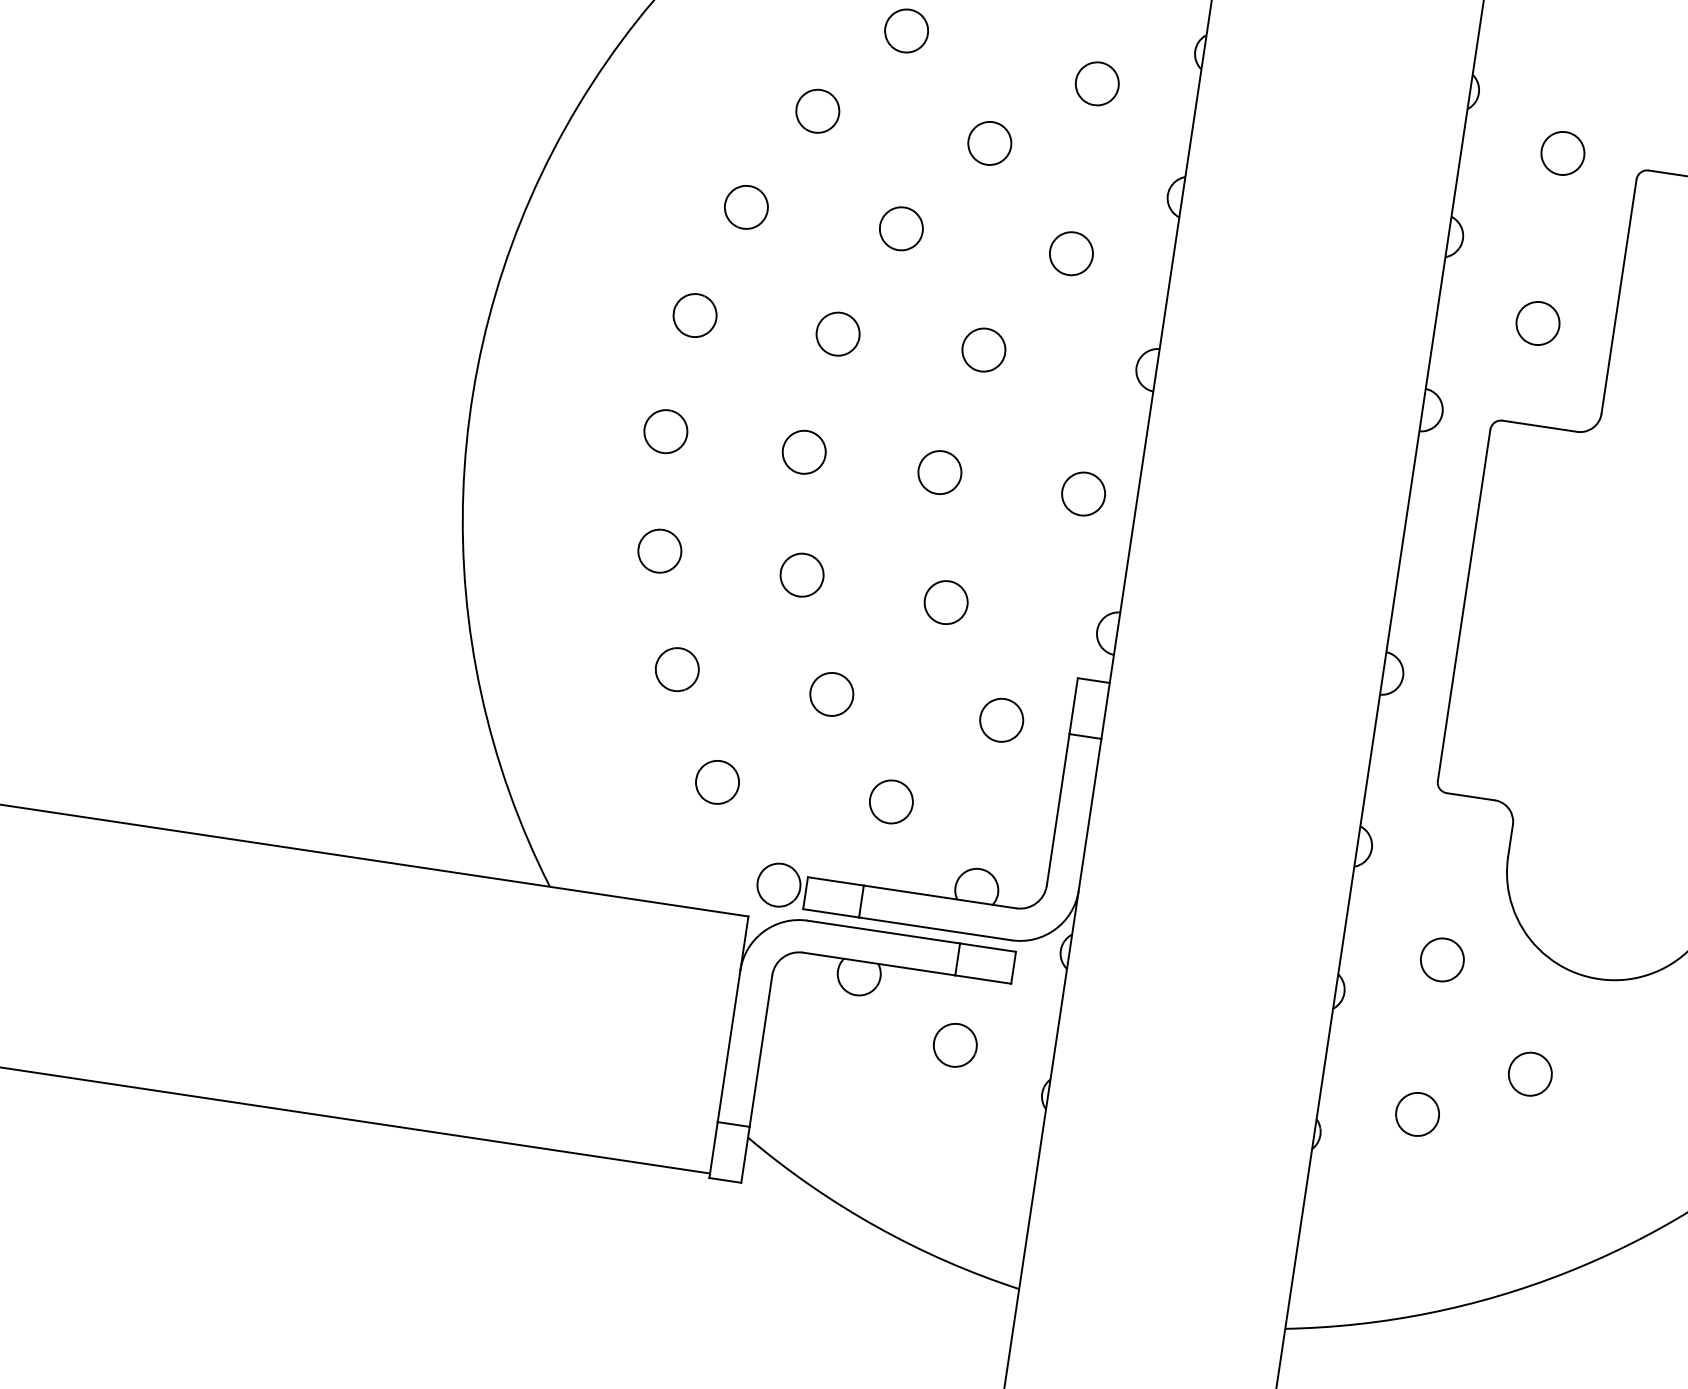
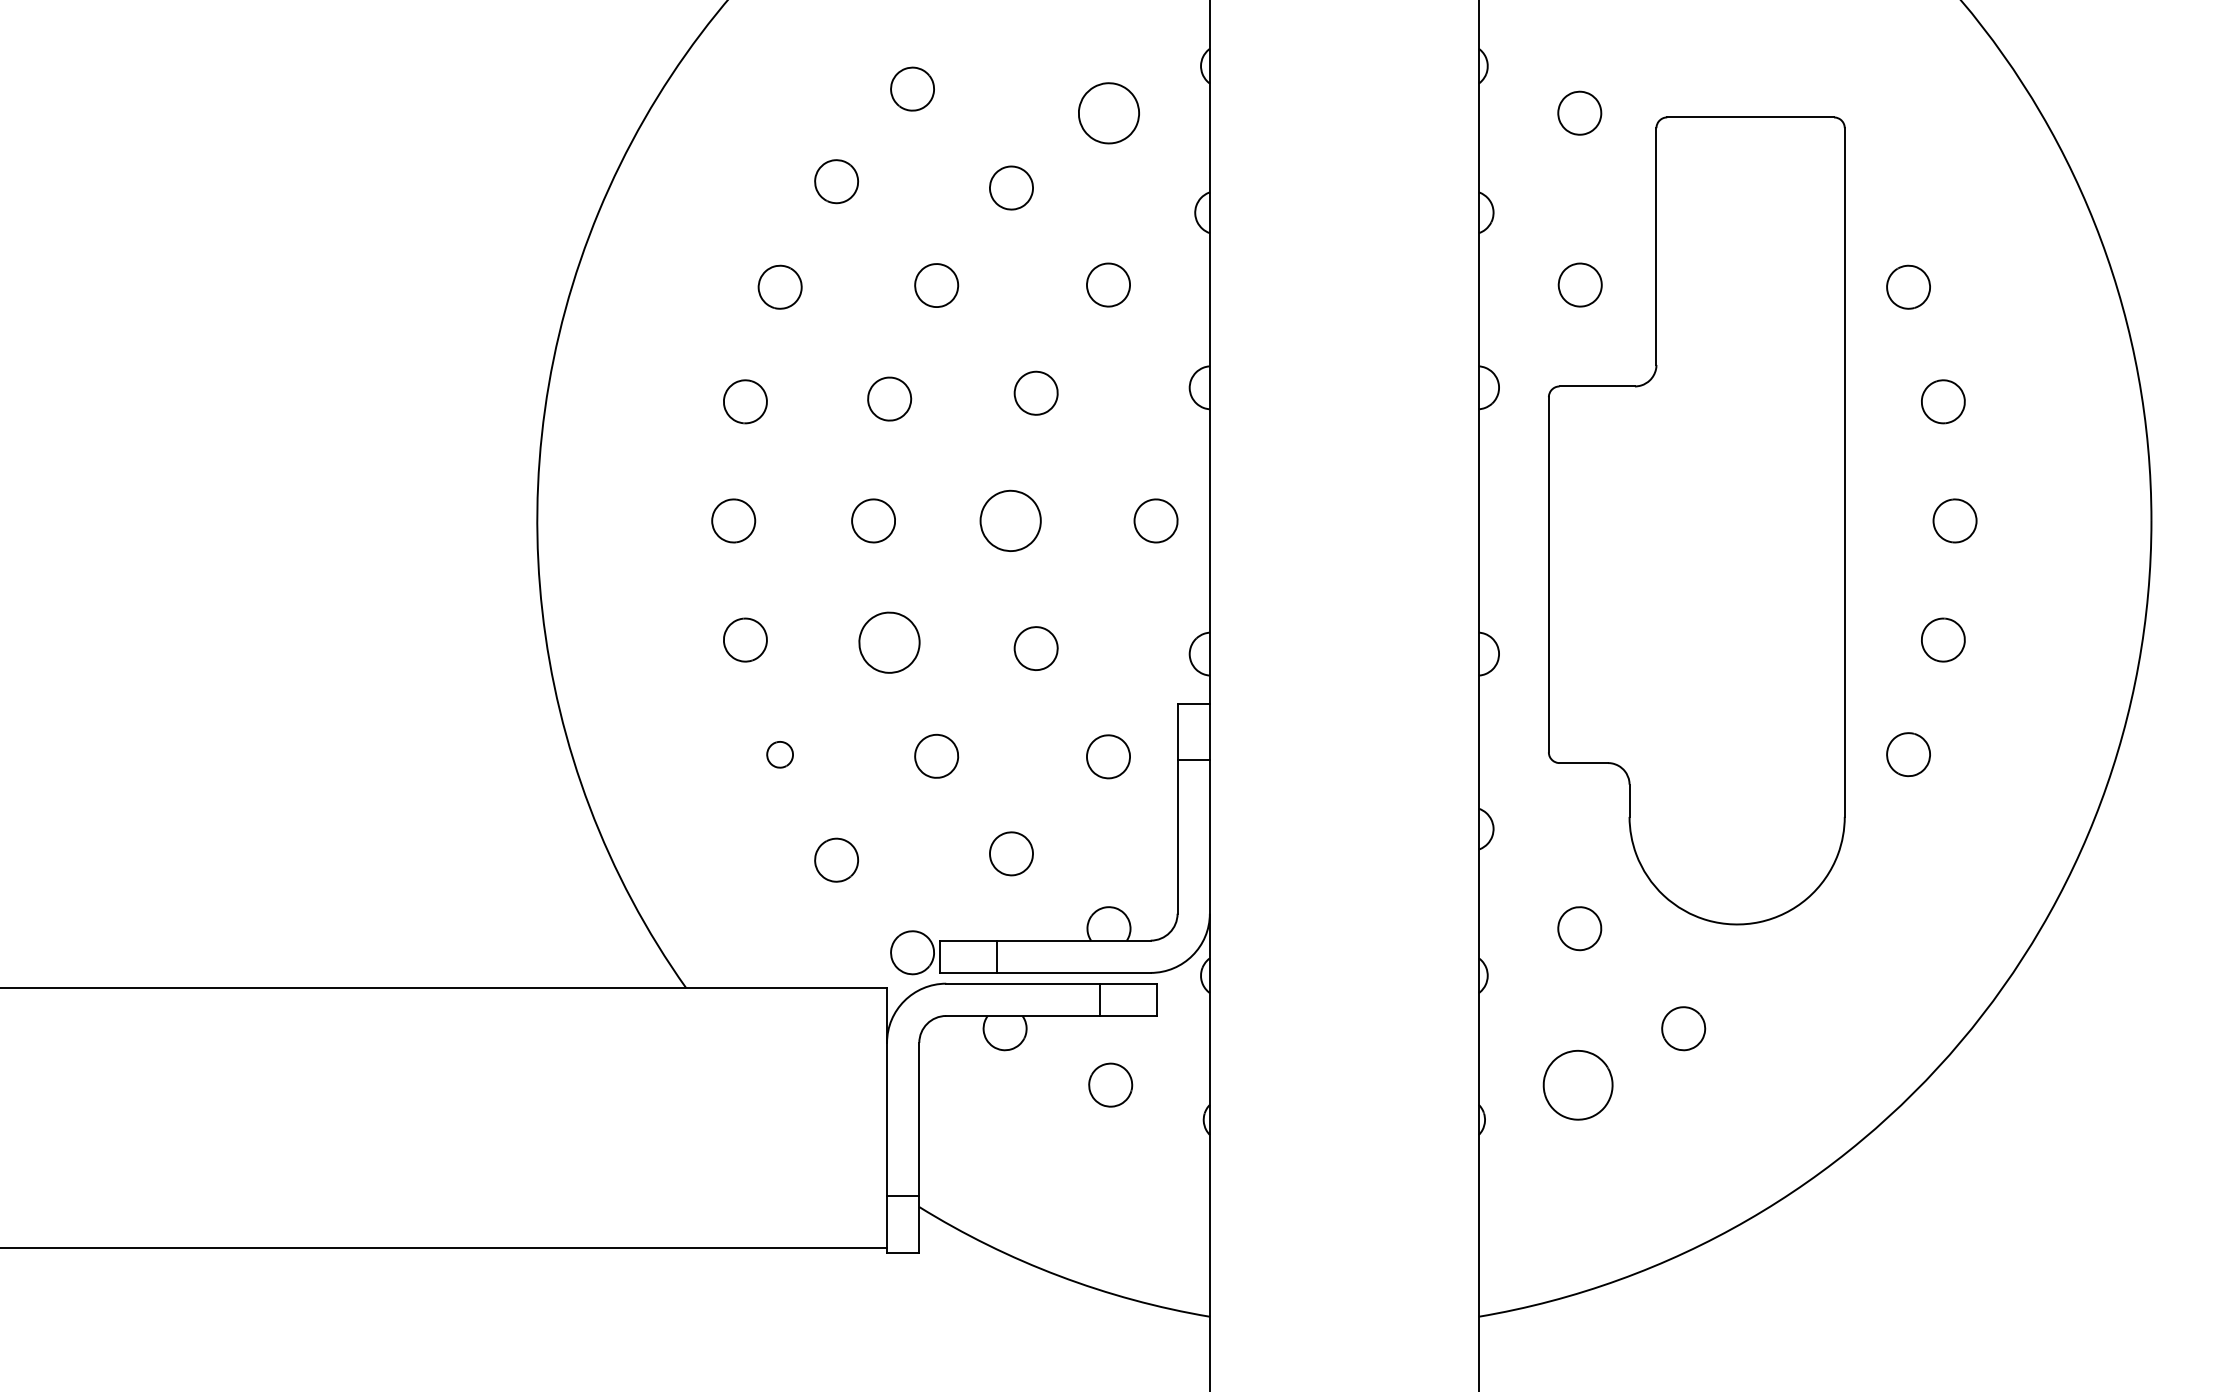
part: (1096, 83) -> (1108, 112), size x1.4
part: (939, 472) -> (1010, 520), size x1.4
part: (801, 574) -> (889, 642), size x1.4
part: (676, 669) -> (779, 754), size x0.6
part: (1417, 1113) -> (1577, 1084), size x1.6

